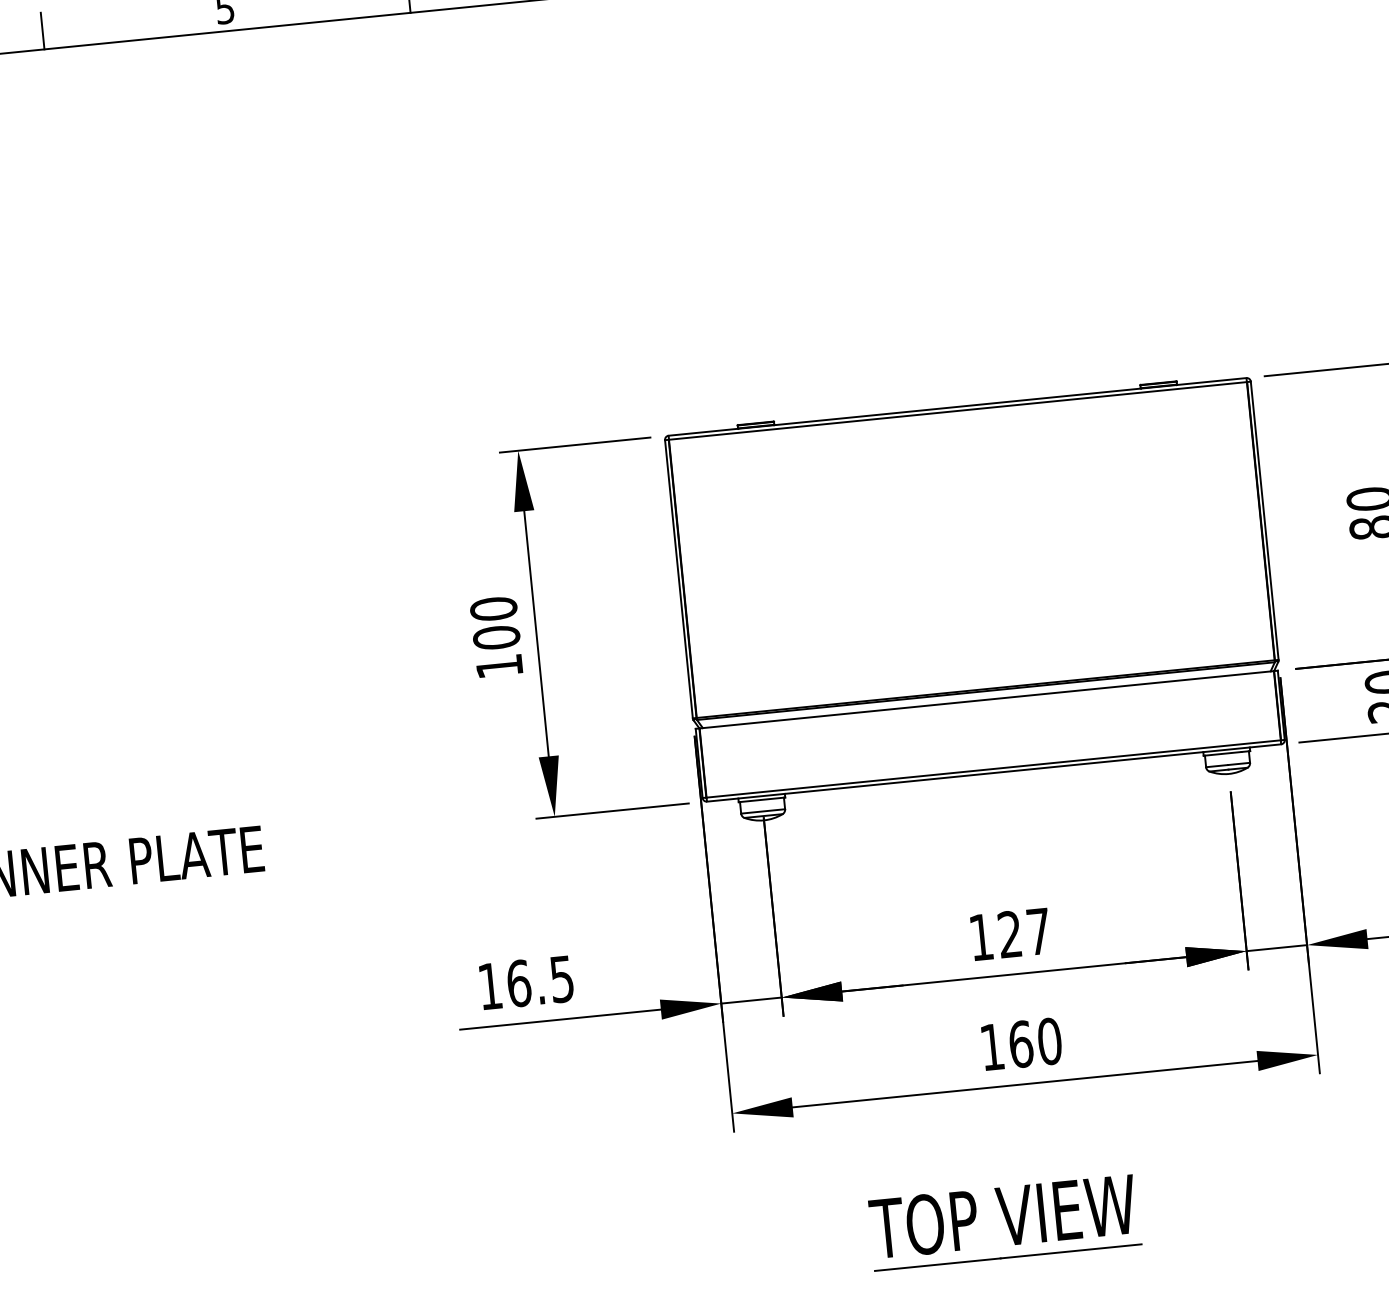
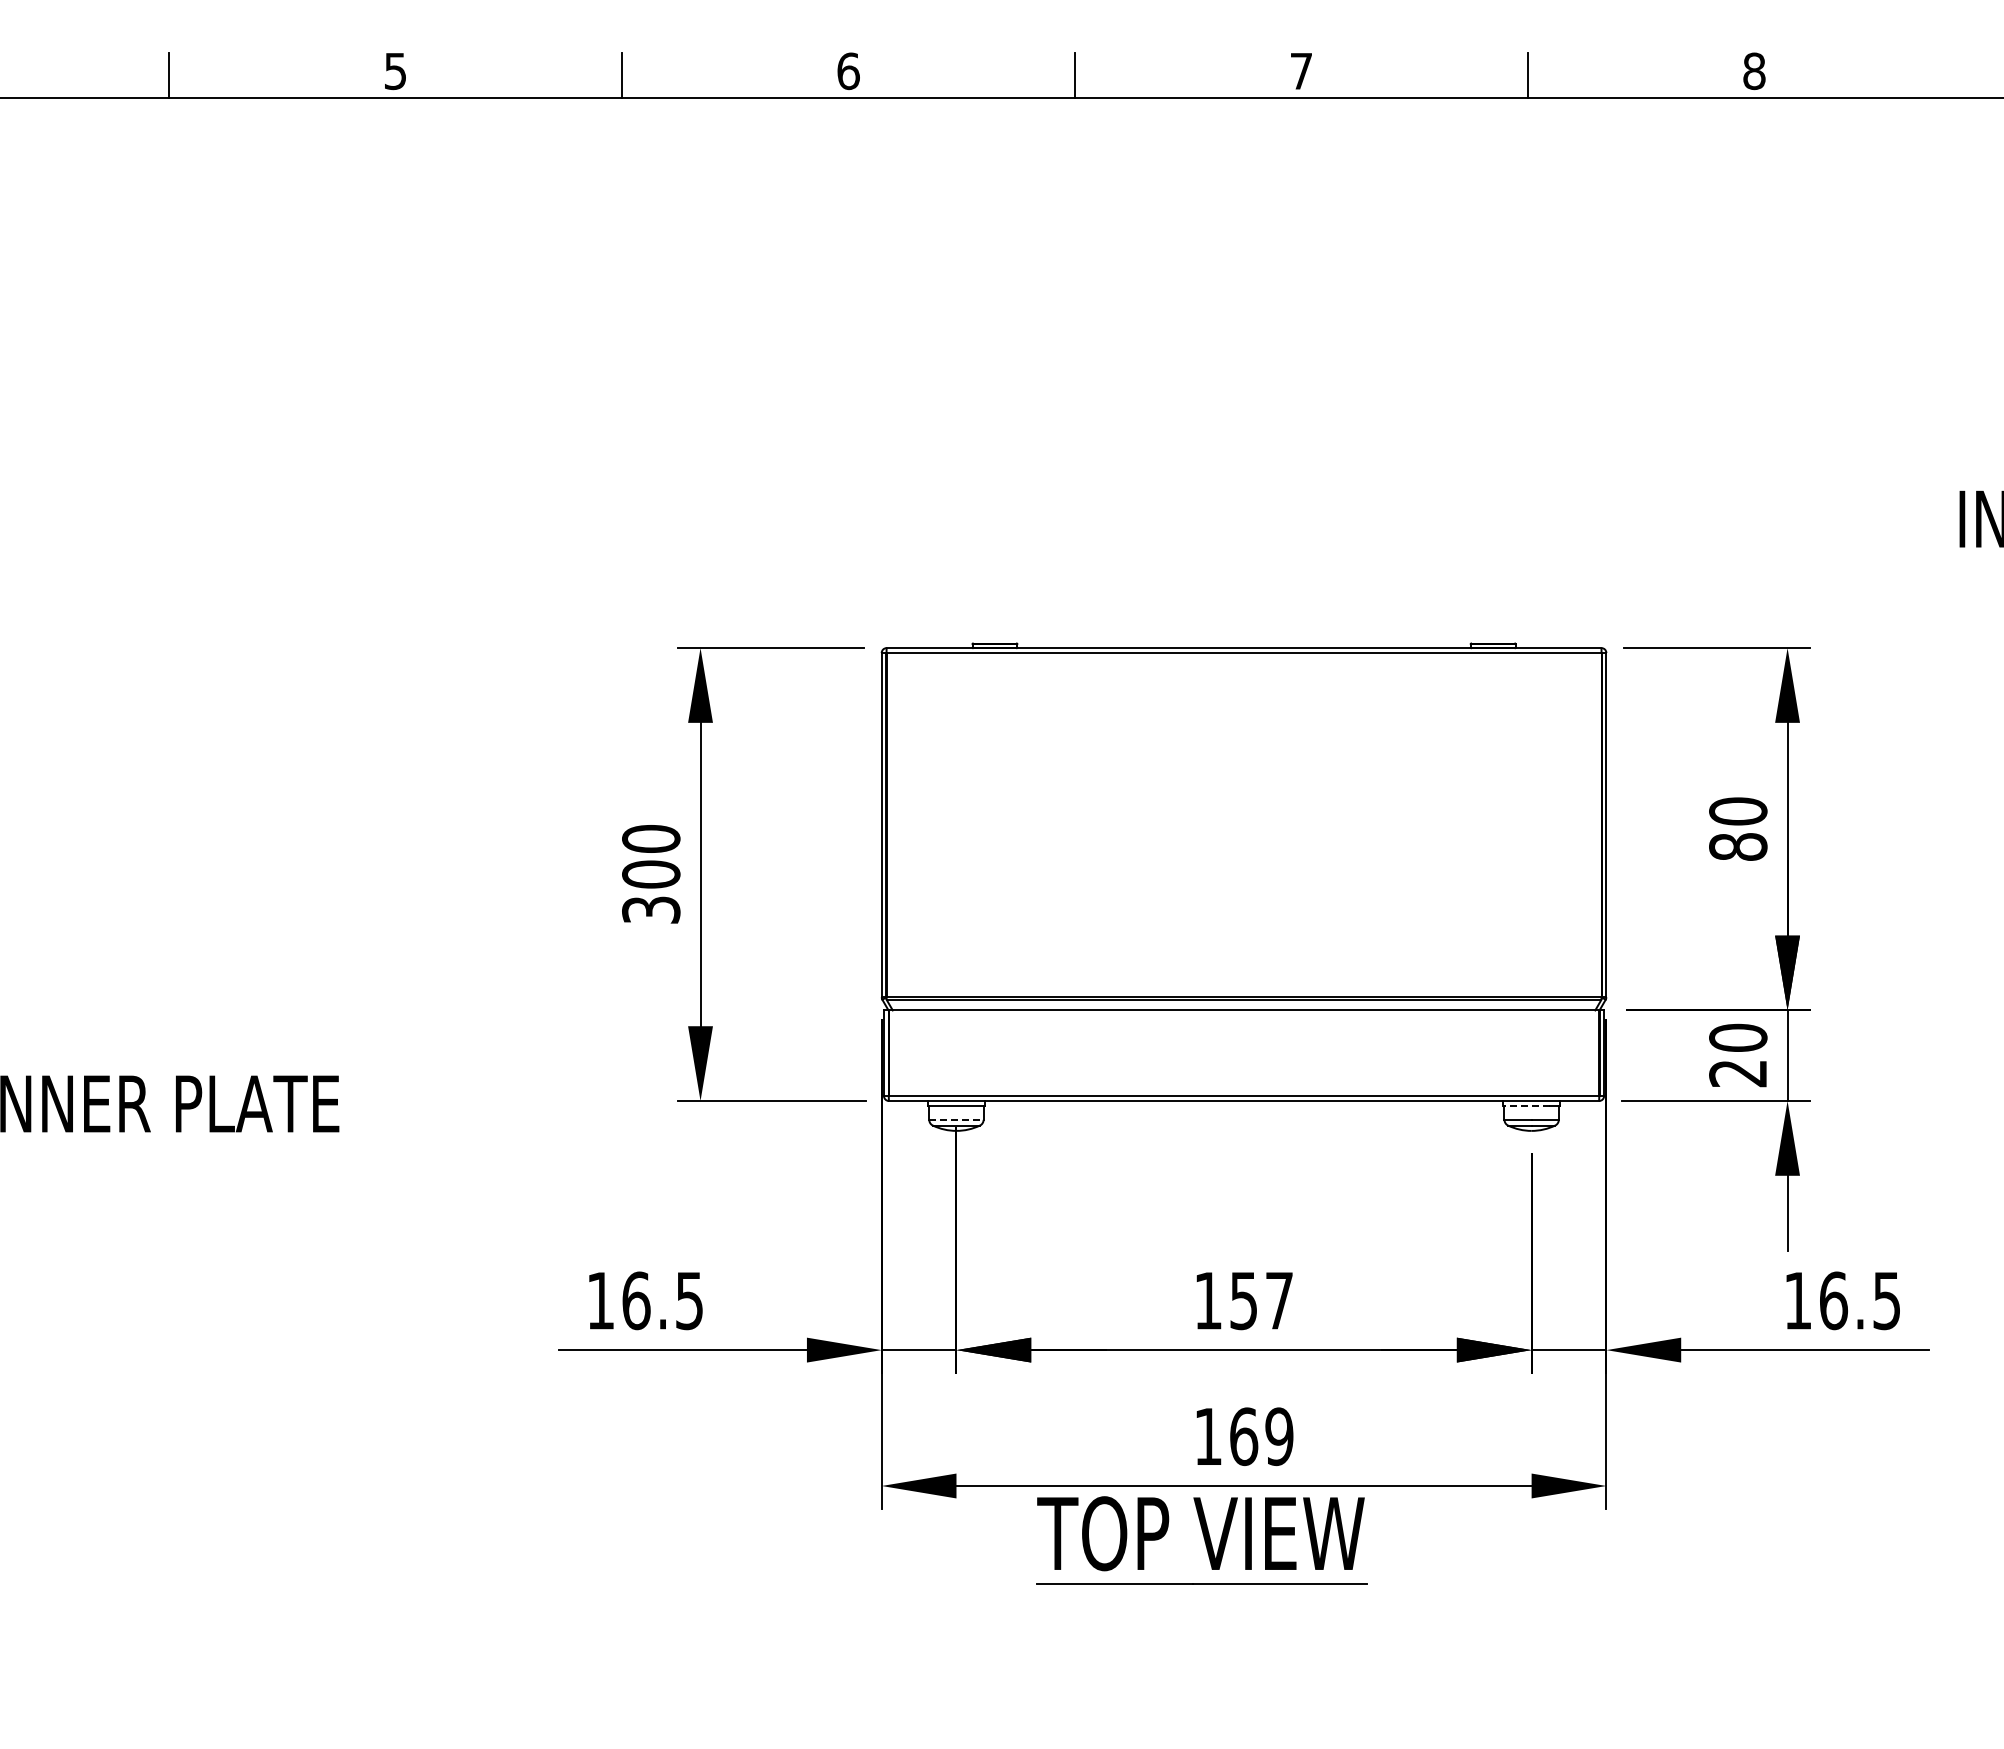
text: (499, 666) -> (651, 909), 100 -> 300
line: (1221, 753) -> (1525, 1105), solid -> dashed
line: (763, 811) -> (956, 1119), solid -> dashed
text: (1009, 934) -> (1243, 1300), 127 -> 157
text: (1049, 1041) -> (1279, 1436), 160 -> 169
part: (1004, 1222) -> (1201, 1540), moved

